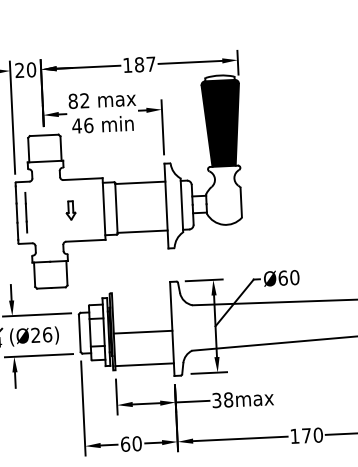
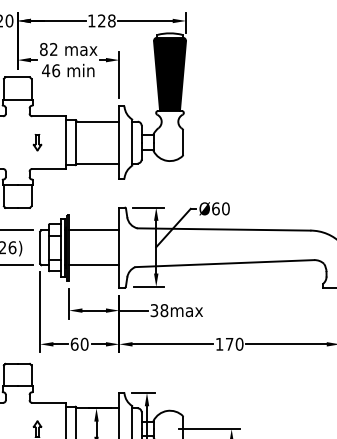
text: (144, 64) -> (106, 20), 187 -> 128
line: (143, 332) -> (94, 230), moved
line: (145, 365) -> (94, 265), moved

